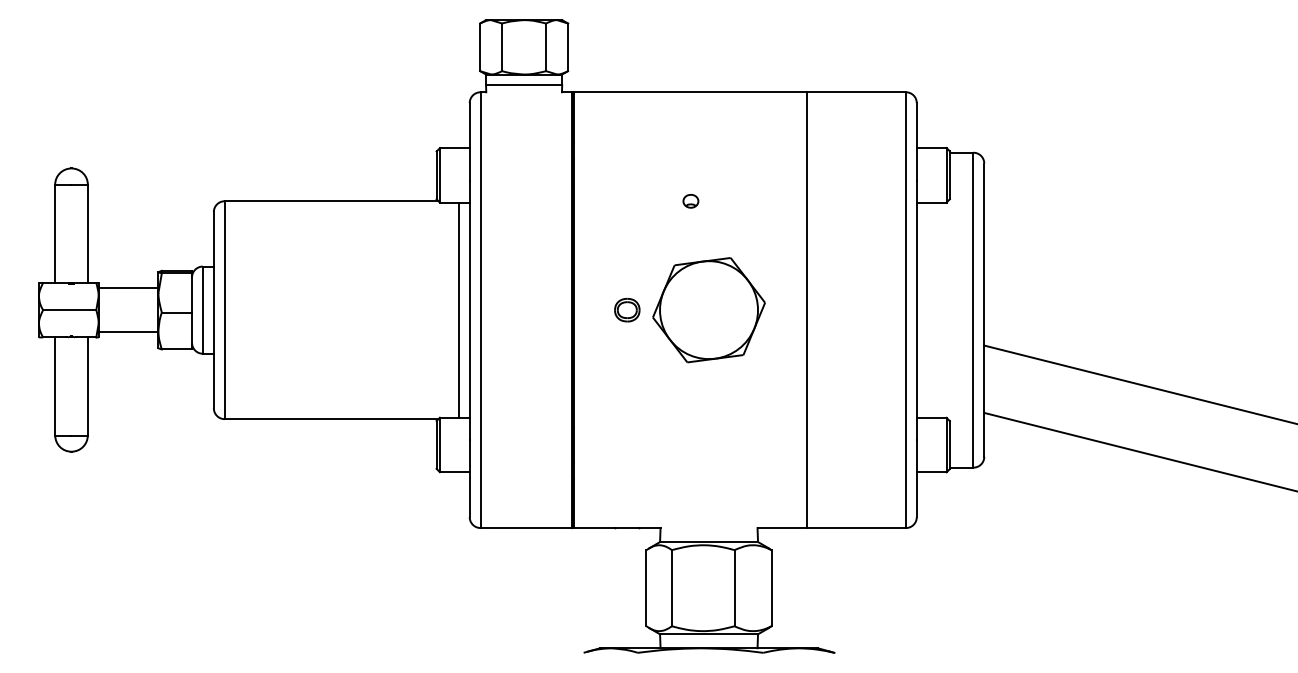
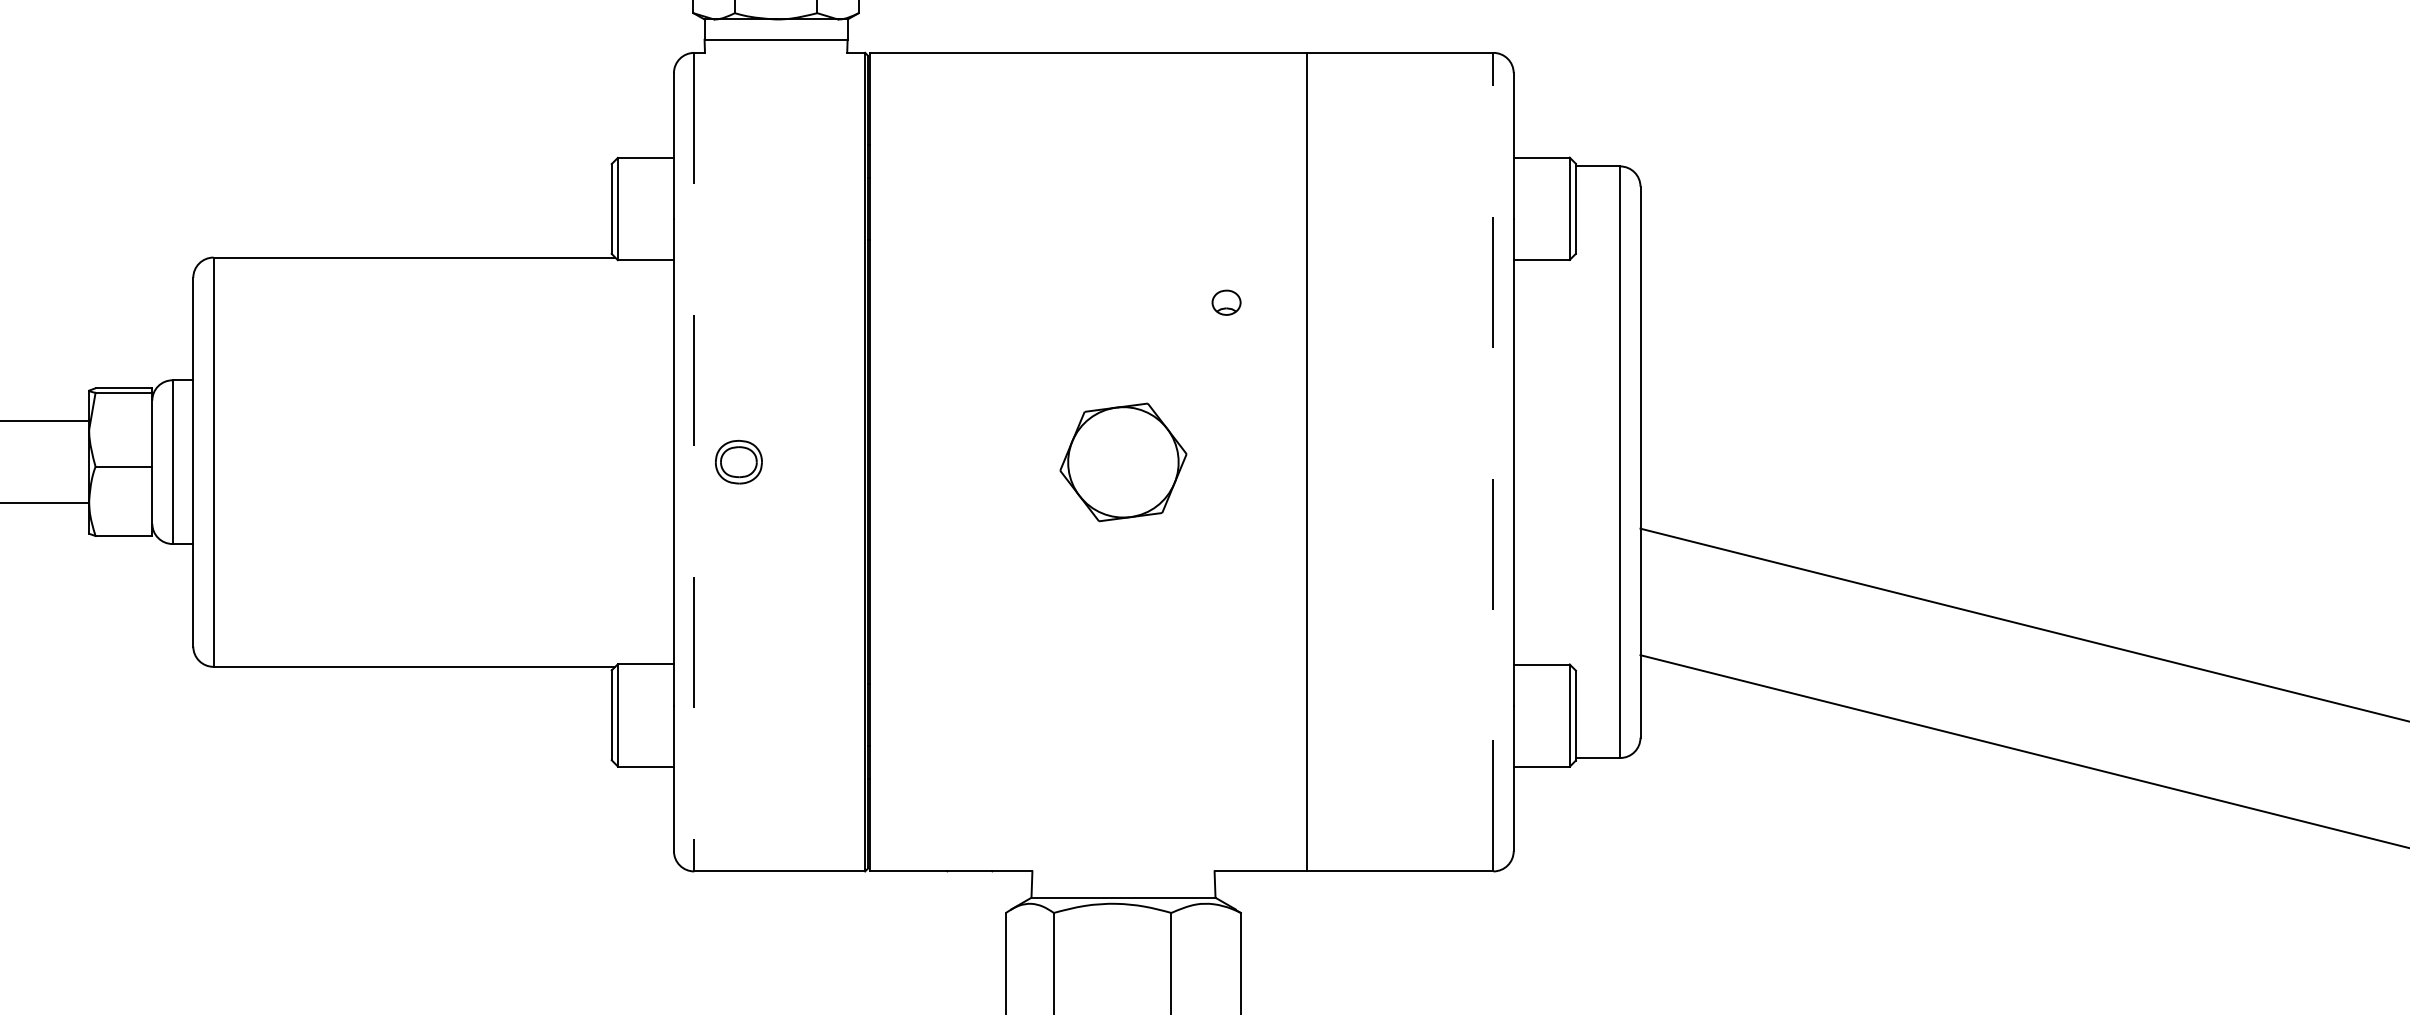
part: (690, 201) -> (1225, 303), moved
line: (458, 309) -> (652, 460), removed
part: (627, 309) -> (739, 460), moved
line: (480, 310) -> (694, 462), solid -> dashed
part: (708, 310) -> (1122, 462), size x0.6
line: (905, 310) -> (1492, 462), solid -> dashed

